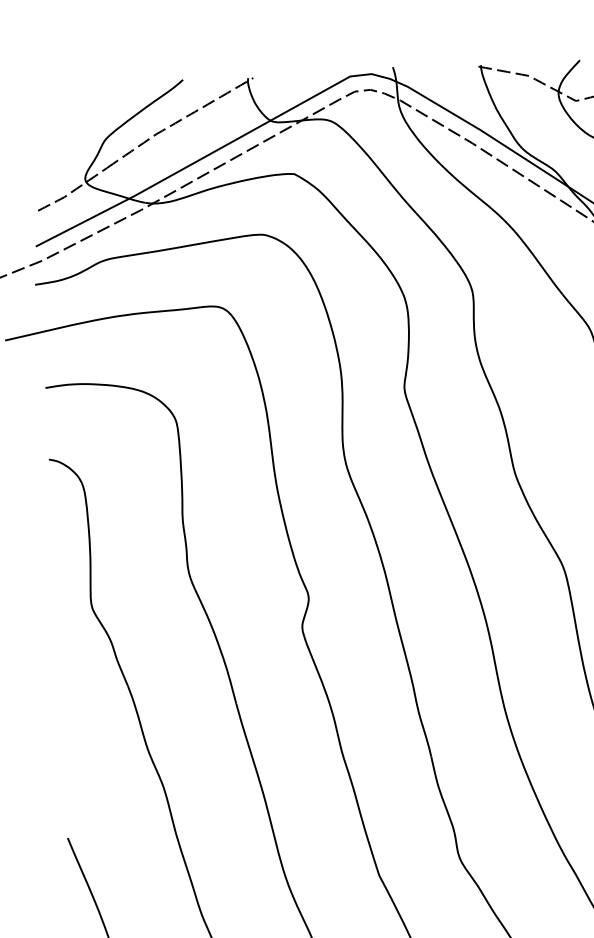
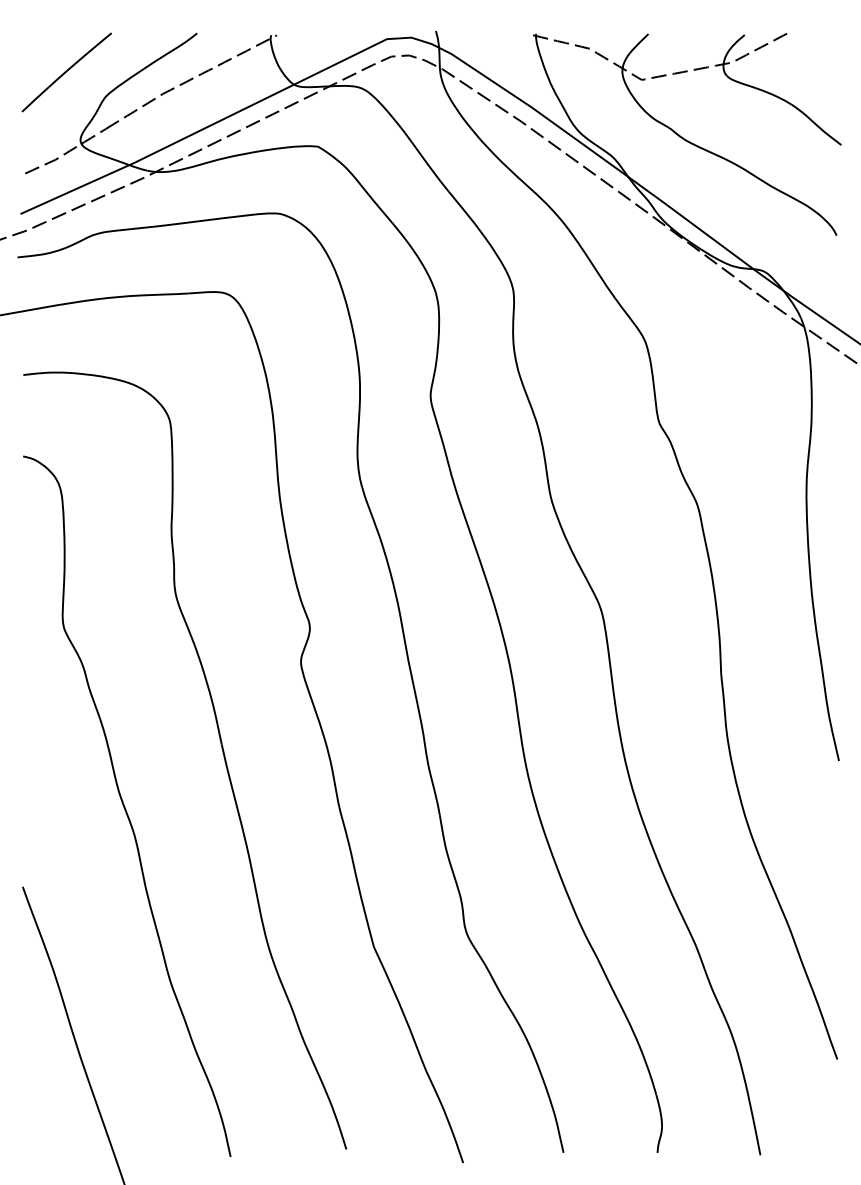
curve: (69, 120) -> (66, 72), added

